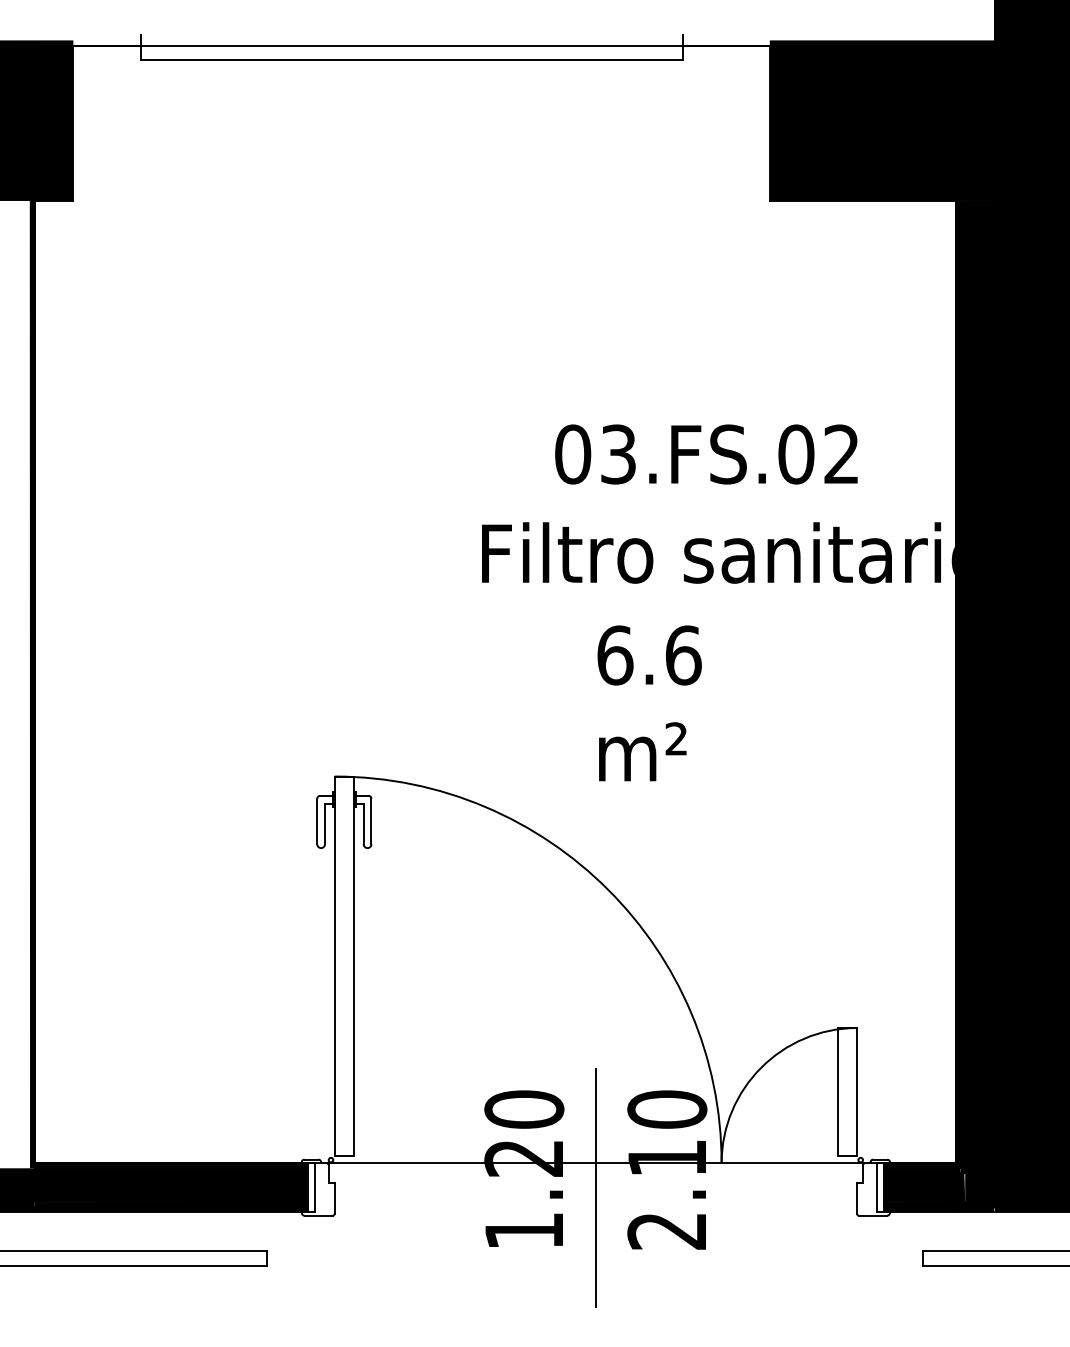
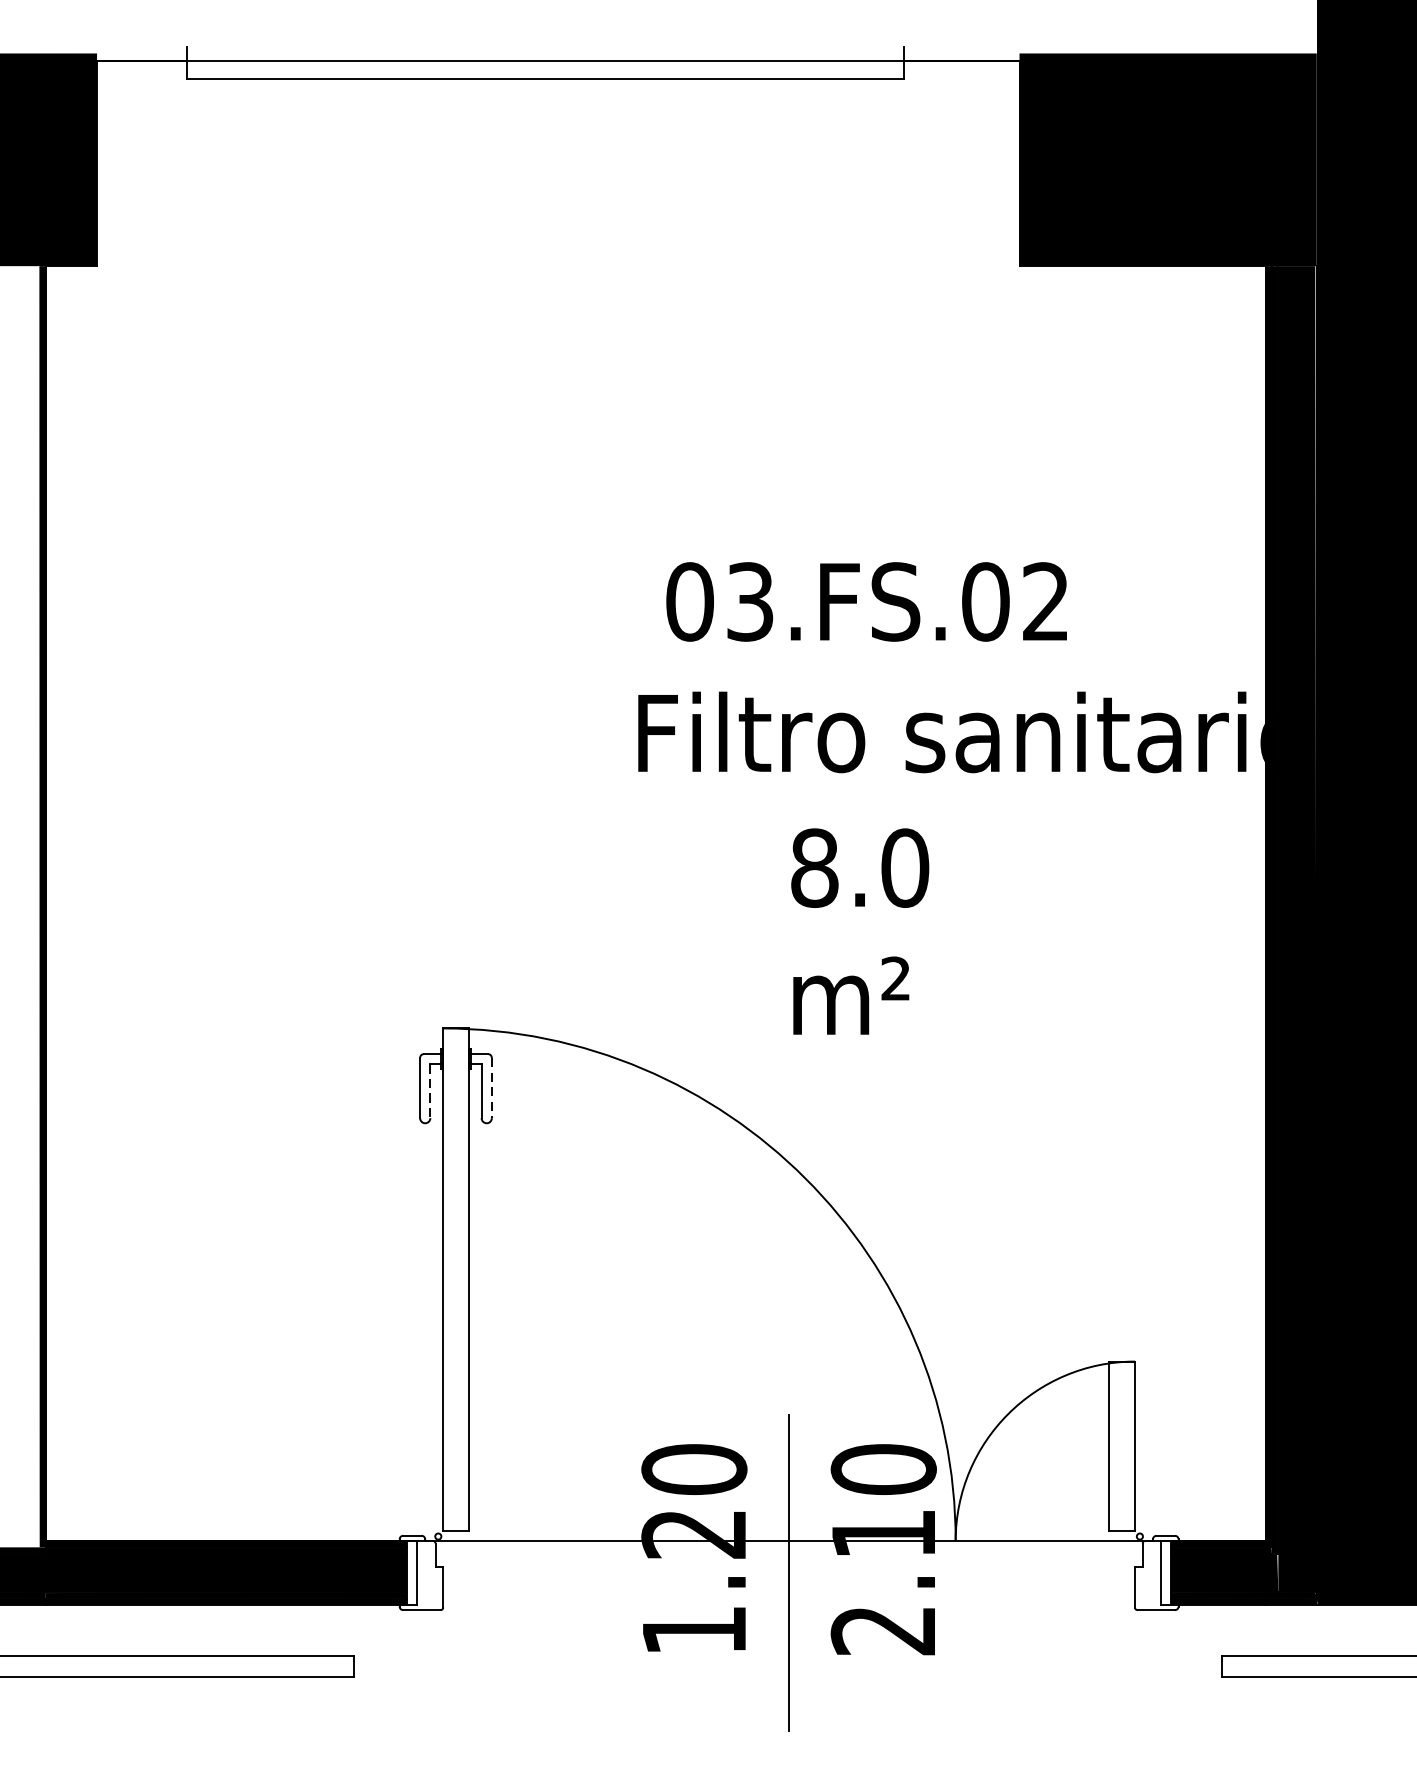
text: (706, 454) -> (866, 601), moved
text: (649, 655) -> (860, 868), 6.6 -> 8.0
line: (371, 821) -> (491, 1088), solid -> dashed
line: (325, 824) -> (431, 1091), solid -> dashed

